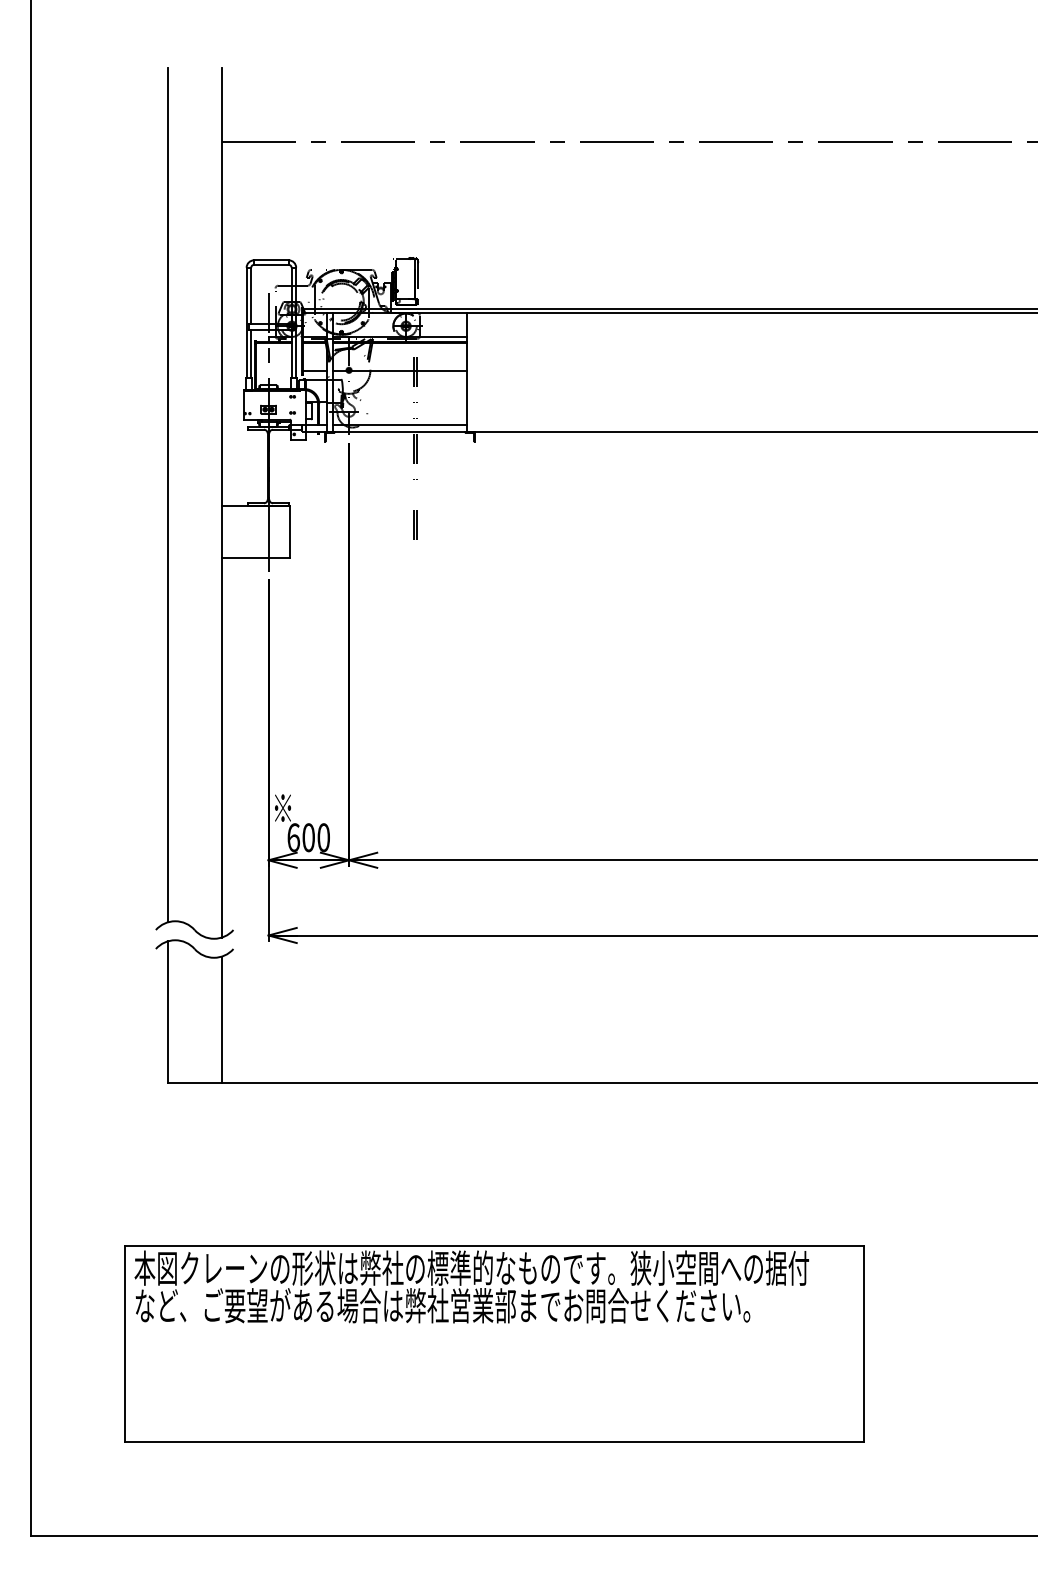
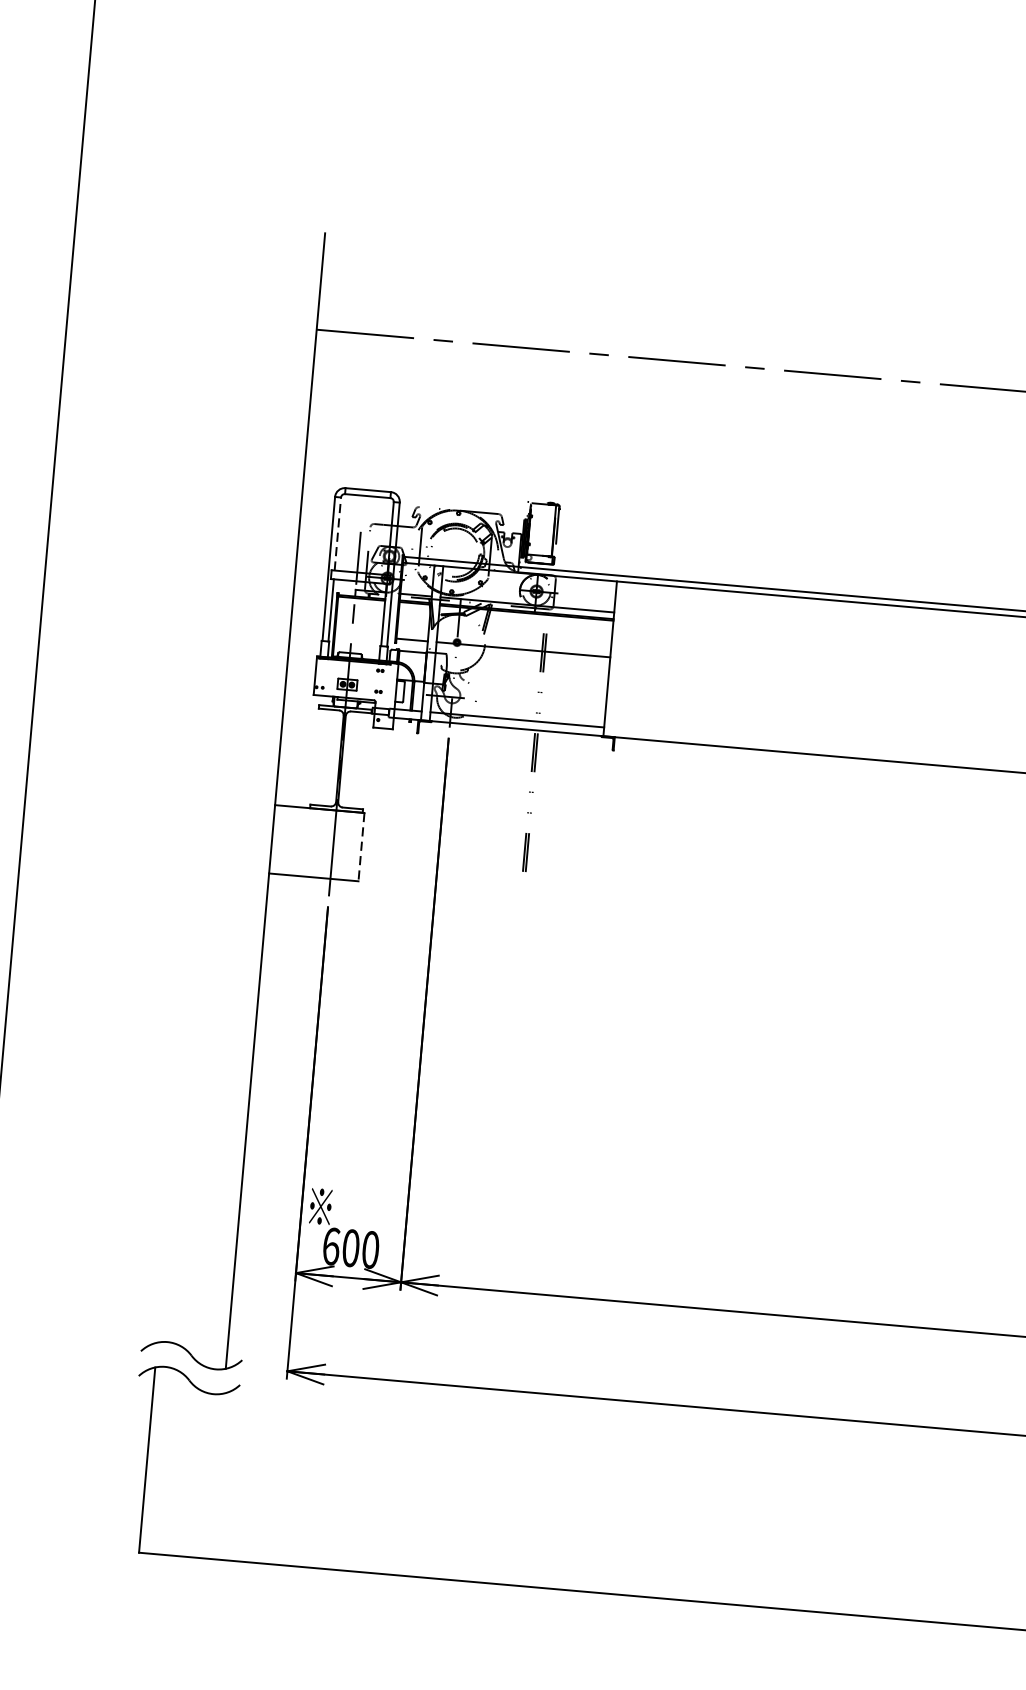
line: (251, 295) -> (338, 533), solid -> dashed
line: (167, 495) -> (205, 785), removed
line: (290, 532) -> (362, 847), solid -> dashed
line: (221, 1019) -> (216, 1475), removed

